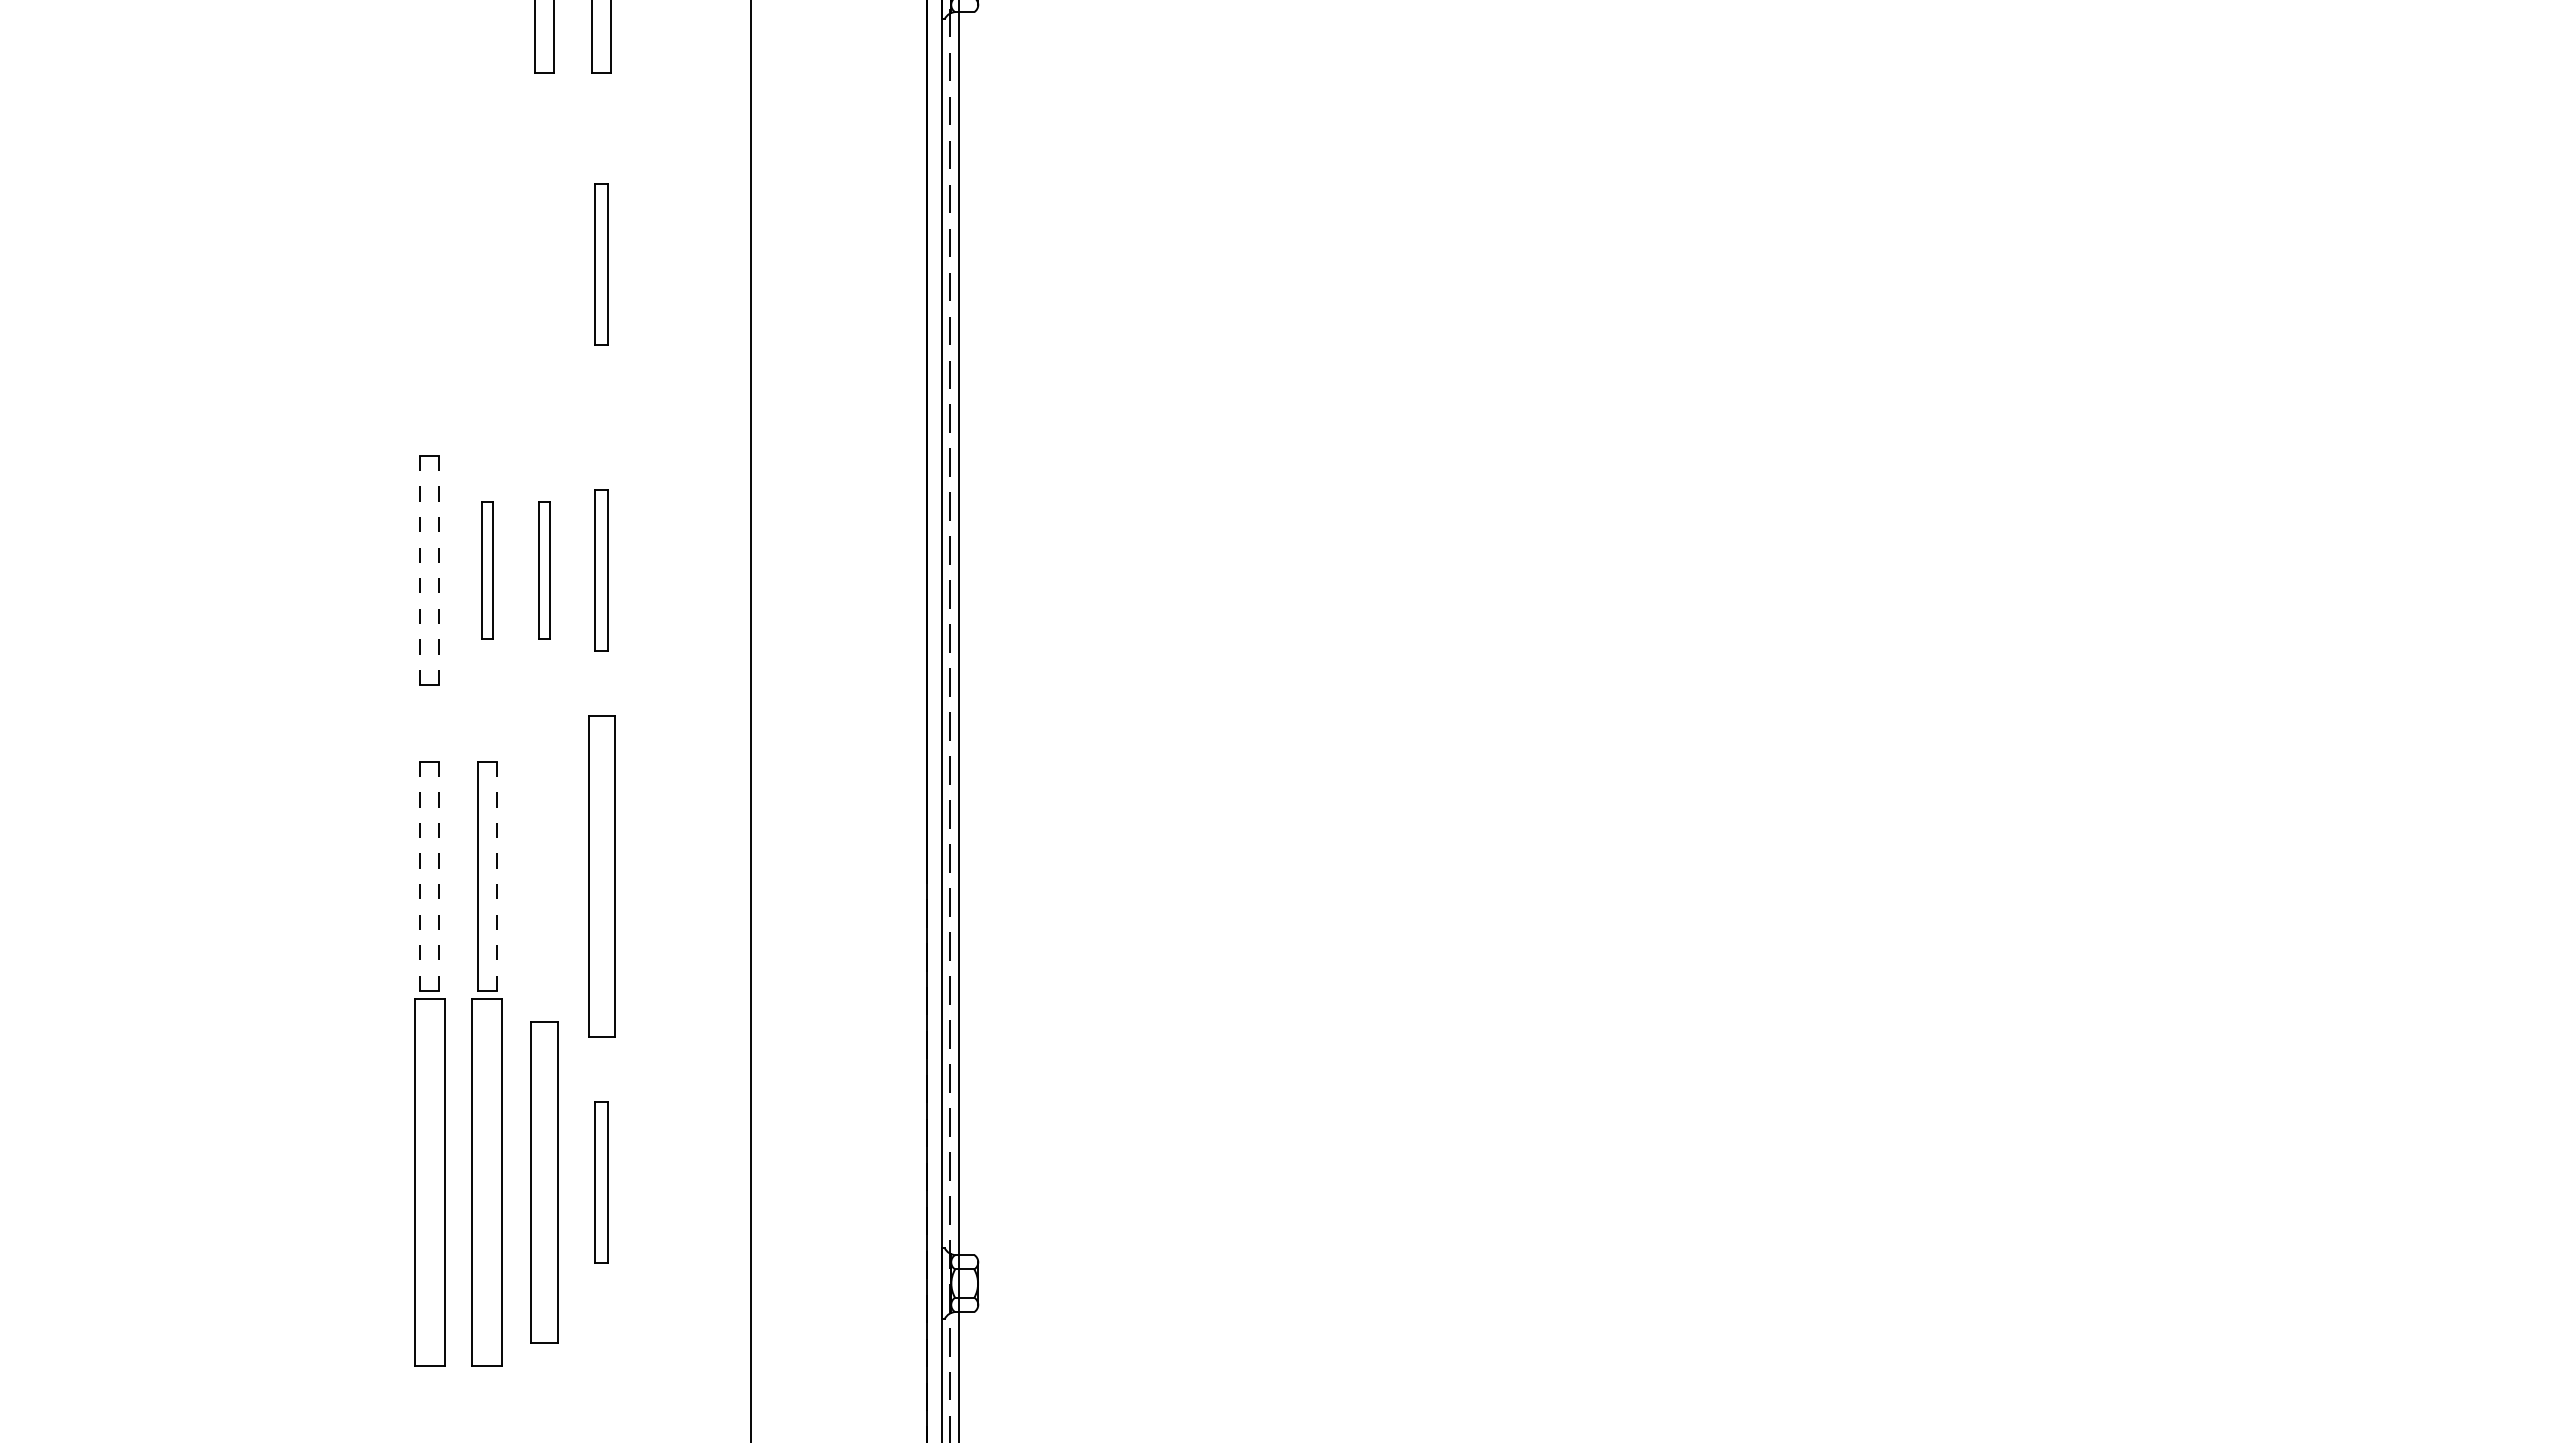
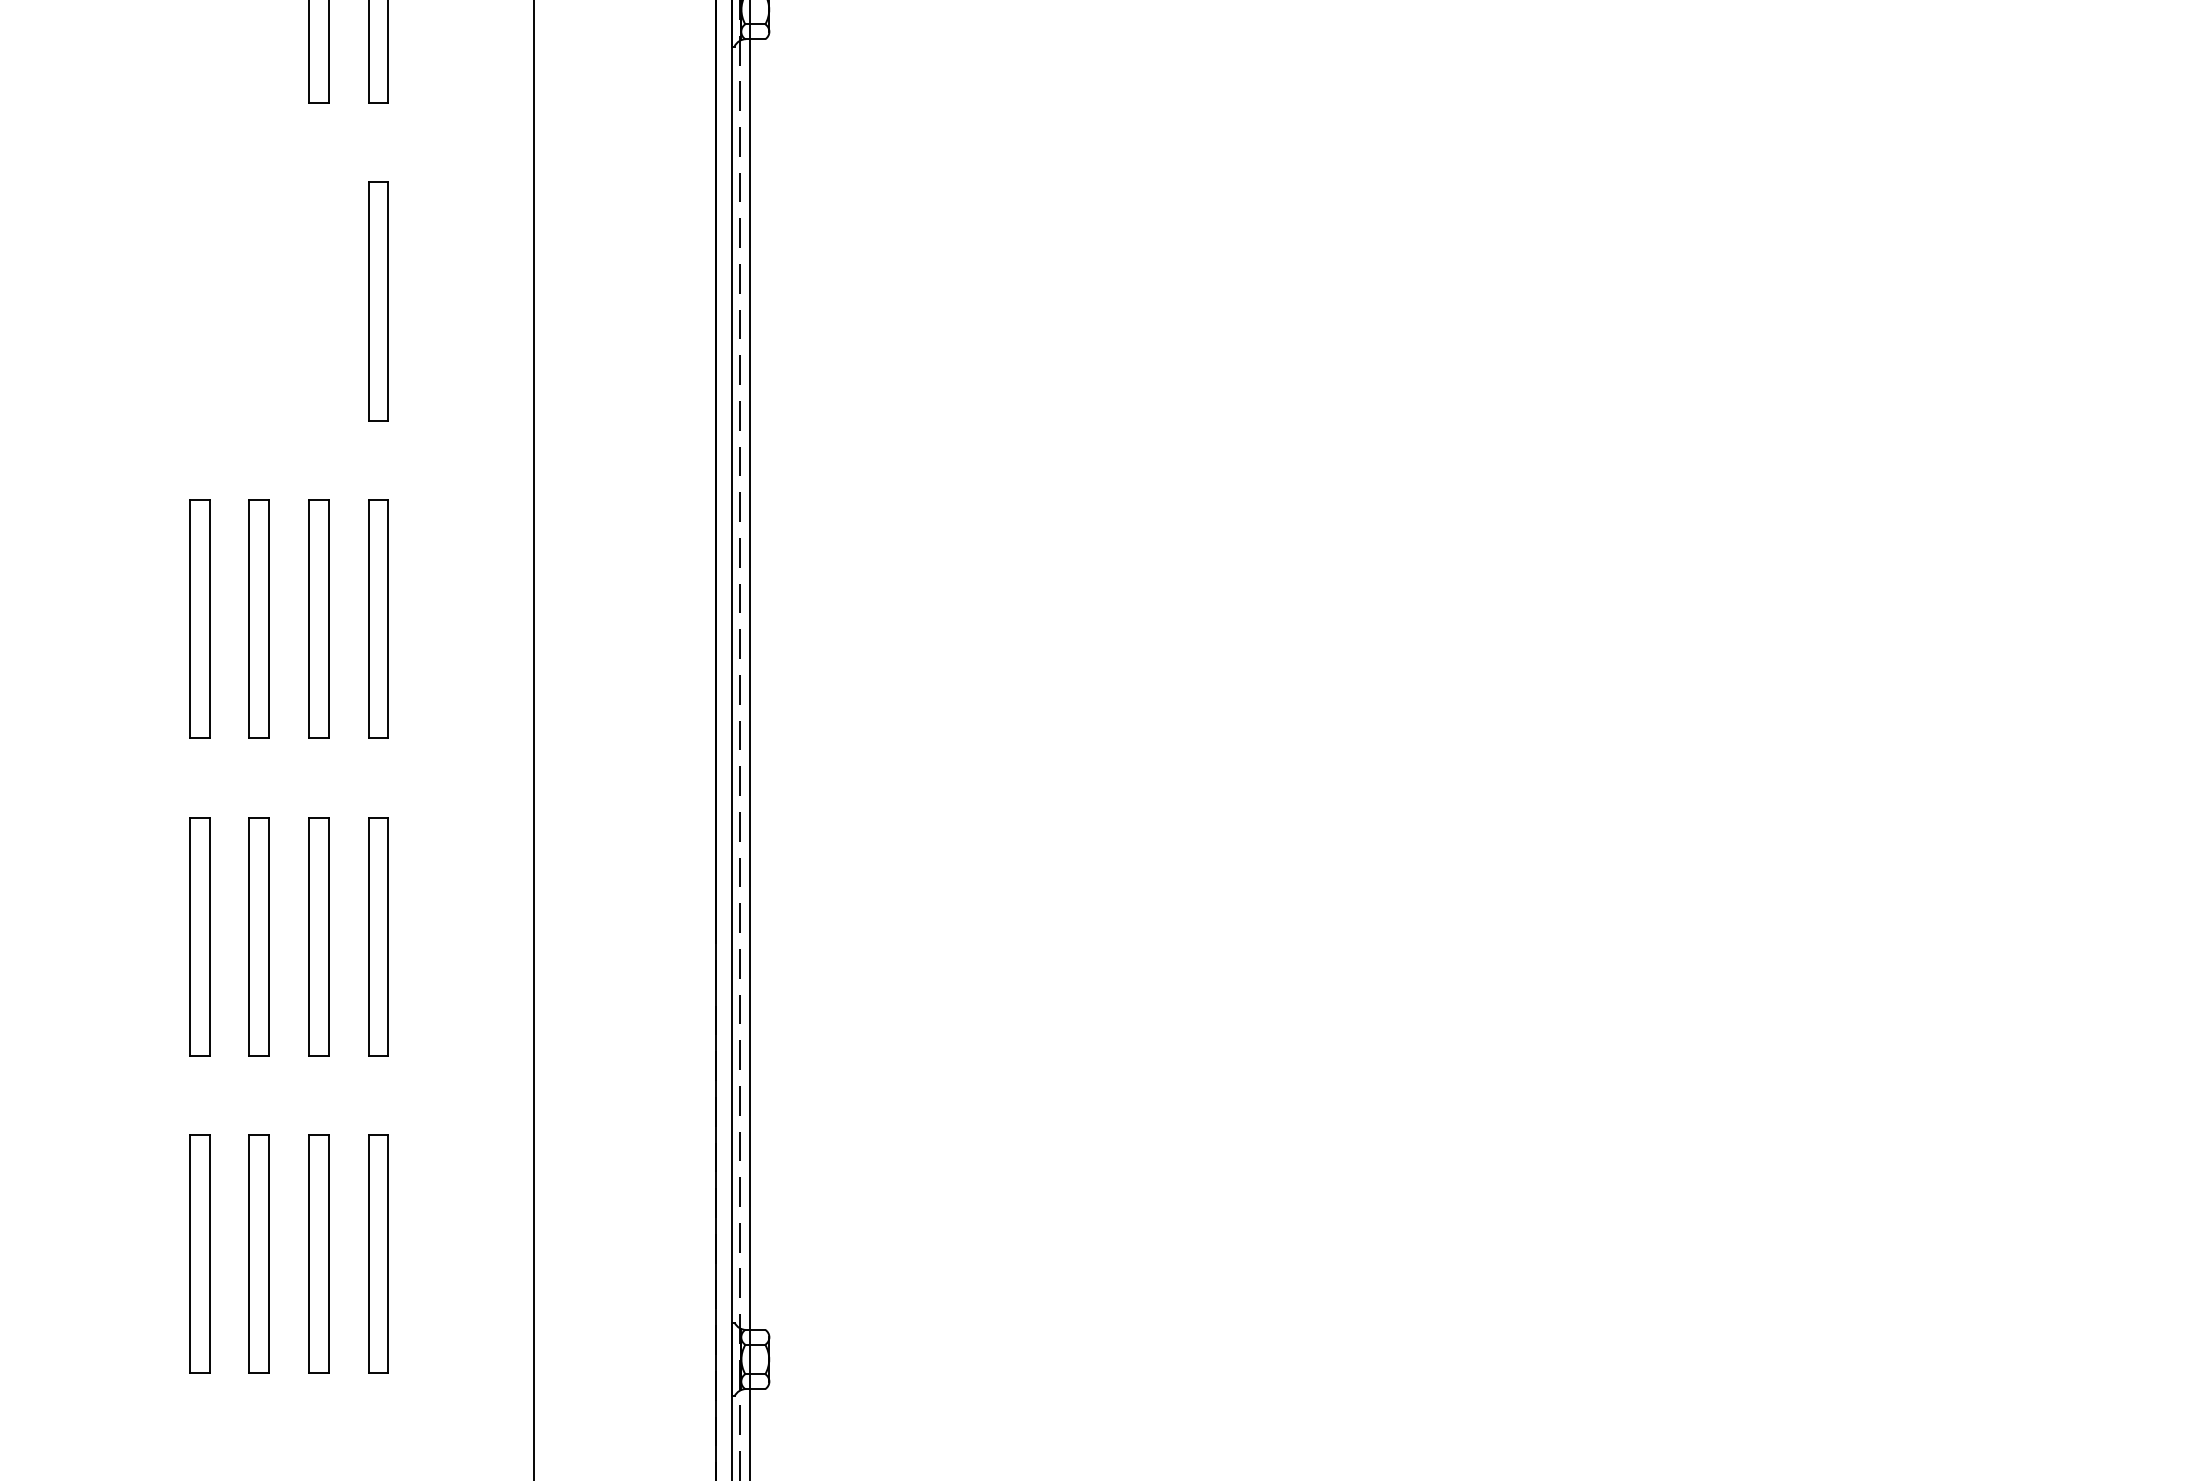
part: (601, 264) -> (378, 301), size x1.43
line: (420, 570) -> (190, 619), dashed -> solid
line: (439, 570) -> (209, 619), dashed -> solid
part: (487, 570) -> (259, 619), size x1.67
part: (544, 570) -> (318, 619), size x1.67
part: (601, 570) -> (378, 619), size x1.43
line: (420, 876) -> (190, 936), dashed -> solid
line: (439, 876) -> (209, 936), dashed -> solid
line: (496, 876) -> (269, 936), dashed -> solid
part: (544, 876) -> (318, 936), added
part: (601, 876) -> (378, 936), size x0.71
part: (429, 1182) -> (199, 1254), size x0.62
part: (487, 1182) -> (259, 1254), size x0.62
part: (544, 1182) -> (318, 1254), size x0.71
part: (601, 1182) -> (378, 1254), size x1.43

